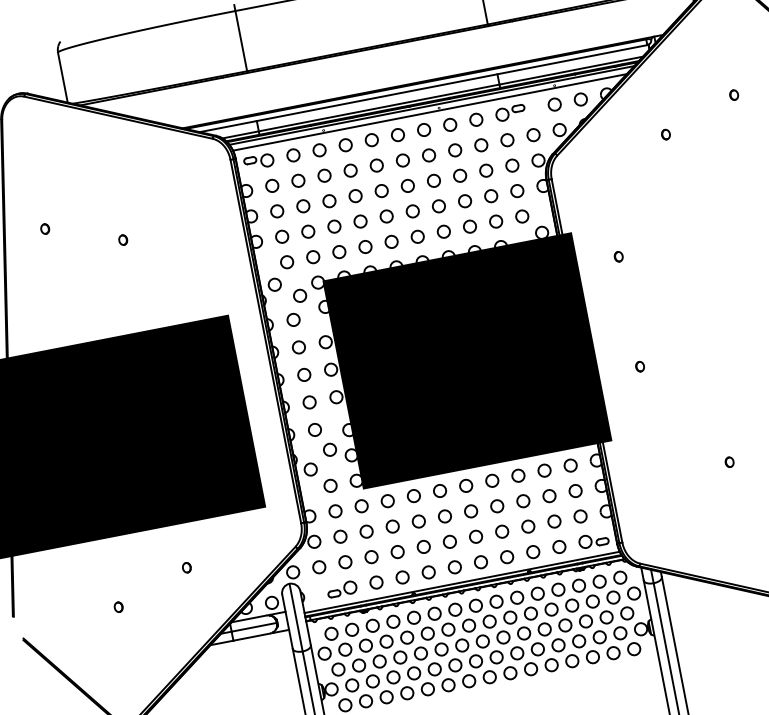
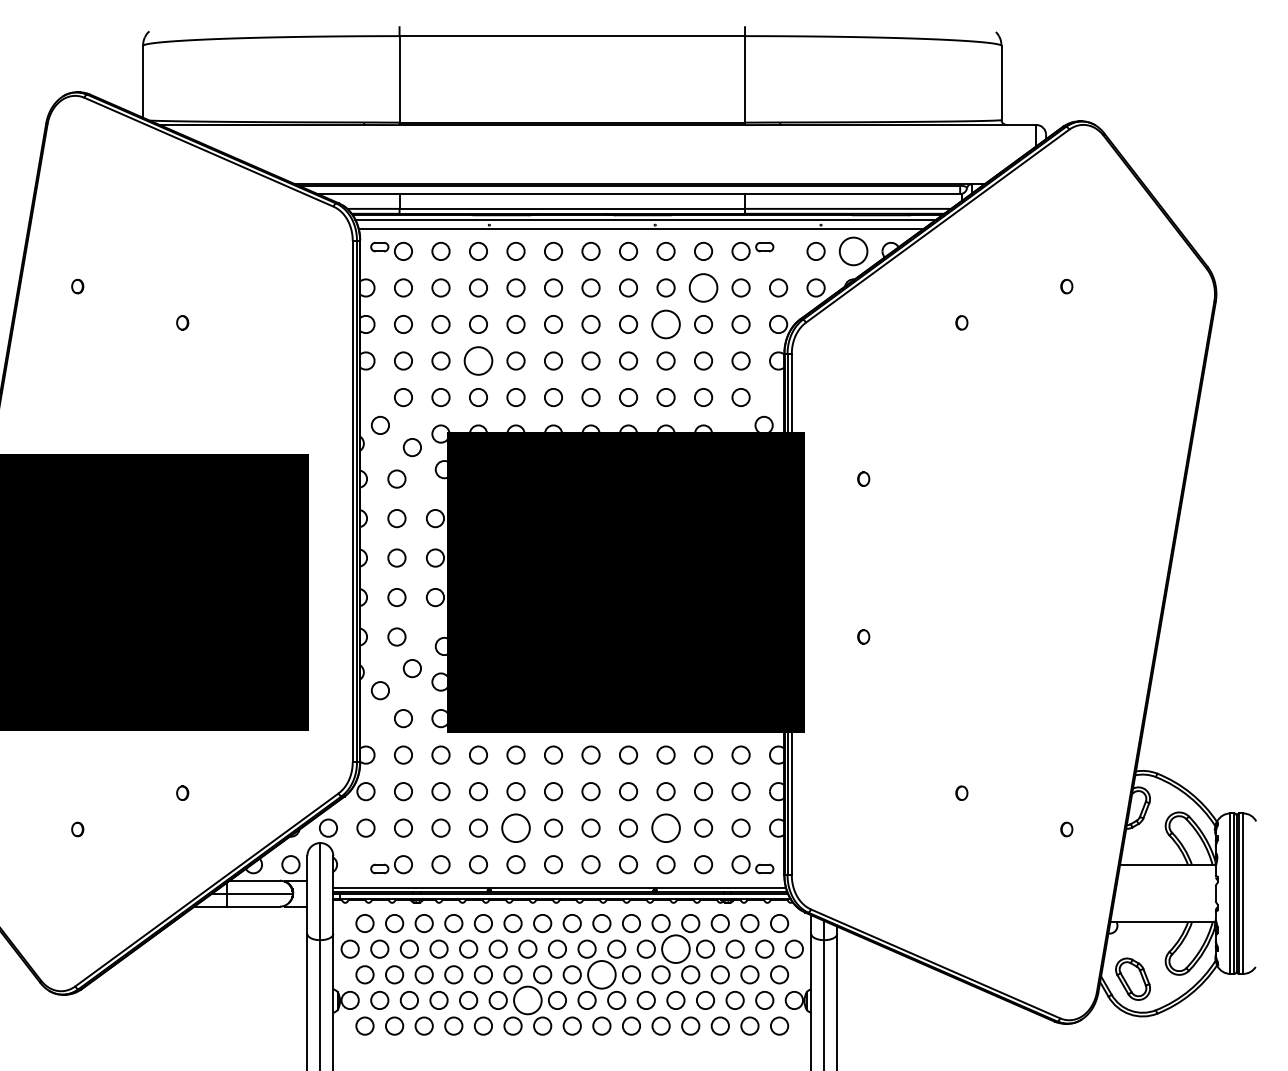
circle: (580, 99) -> (853, 251), size x1.6
circle: (481, 144) -> (703, 287), size x1.6
circle: (459, 175) -> (665, 324), size x1.6
circle: (334, 226) -> (478, 360), size x1.6
circle: (527, 526) -> (665, 827), size x1.6
circle: (423, 546) -> (515, 827), size x1.6
circle: (551, 609) -> (675, 948), size x1.6
circle: (503, 637) -> (601, 974), size x1.6
circle: (455, 665) -> (527, 1000), size x1.6

